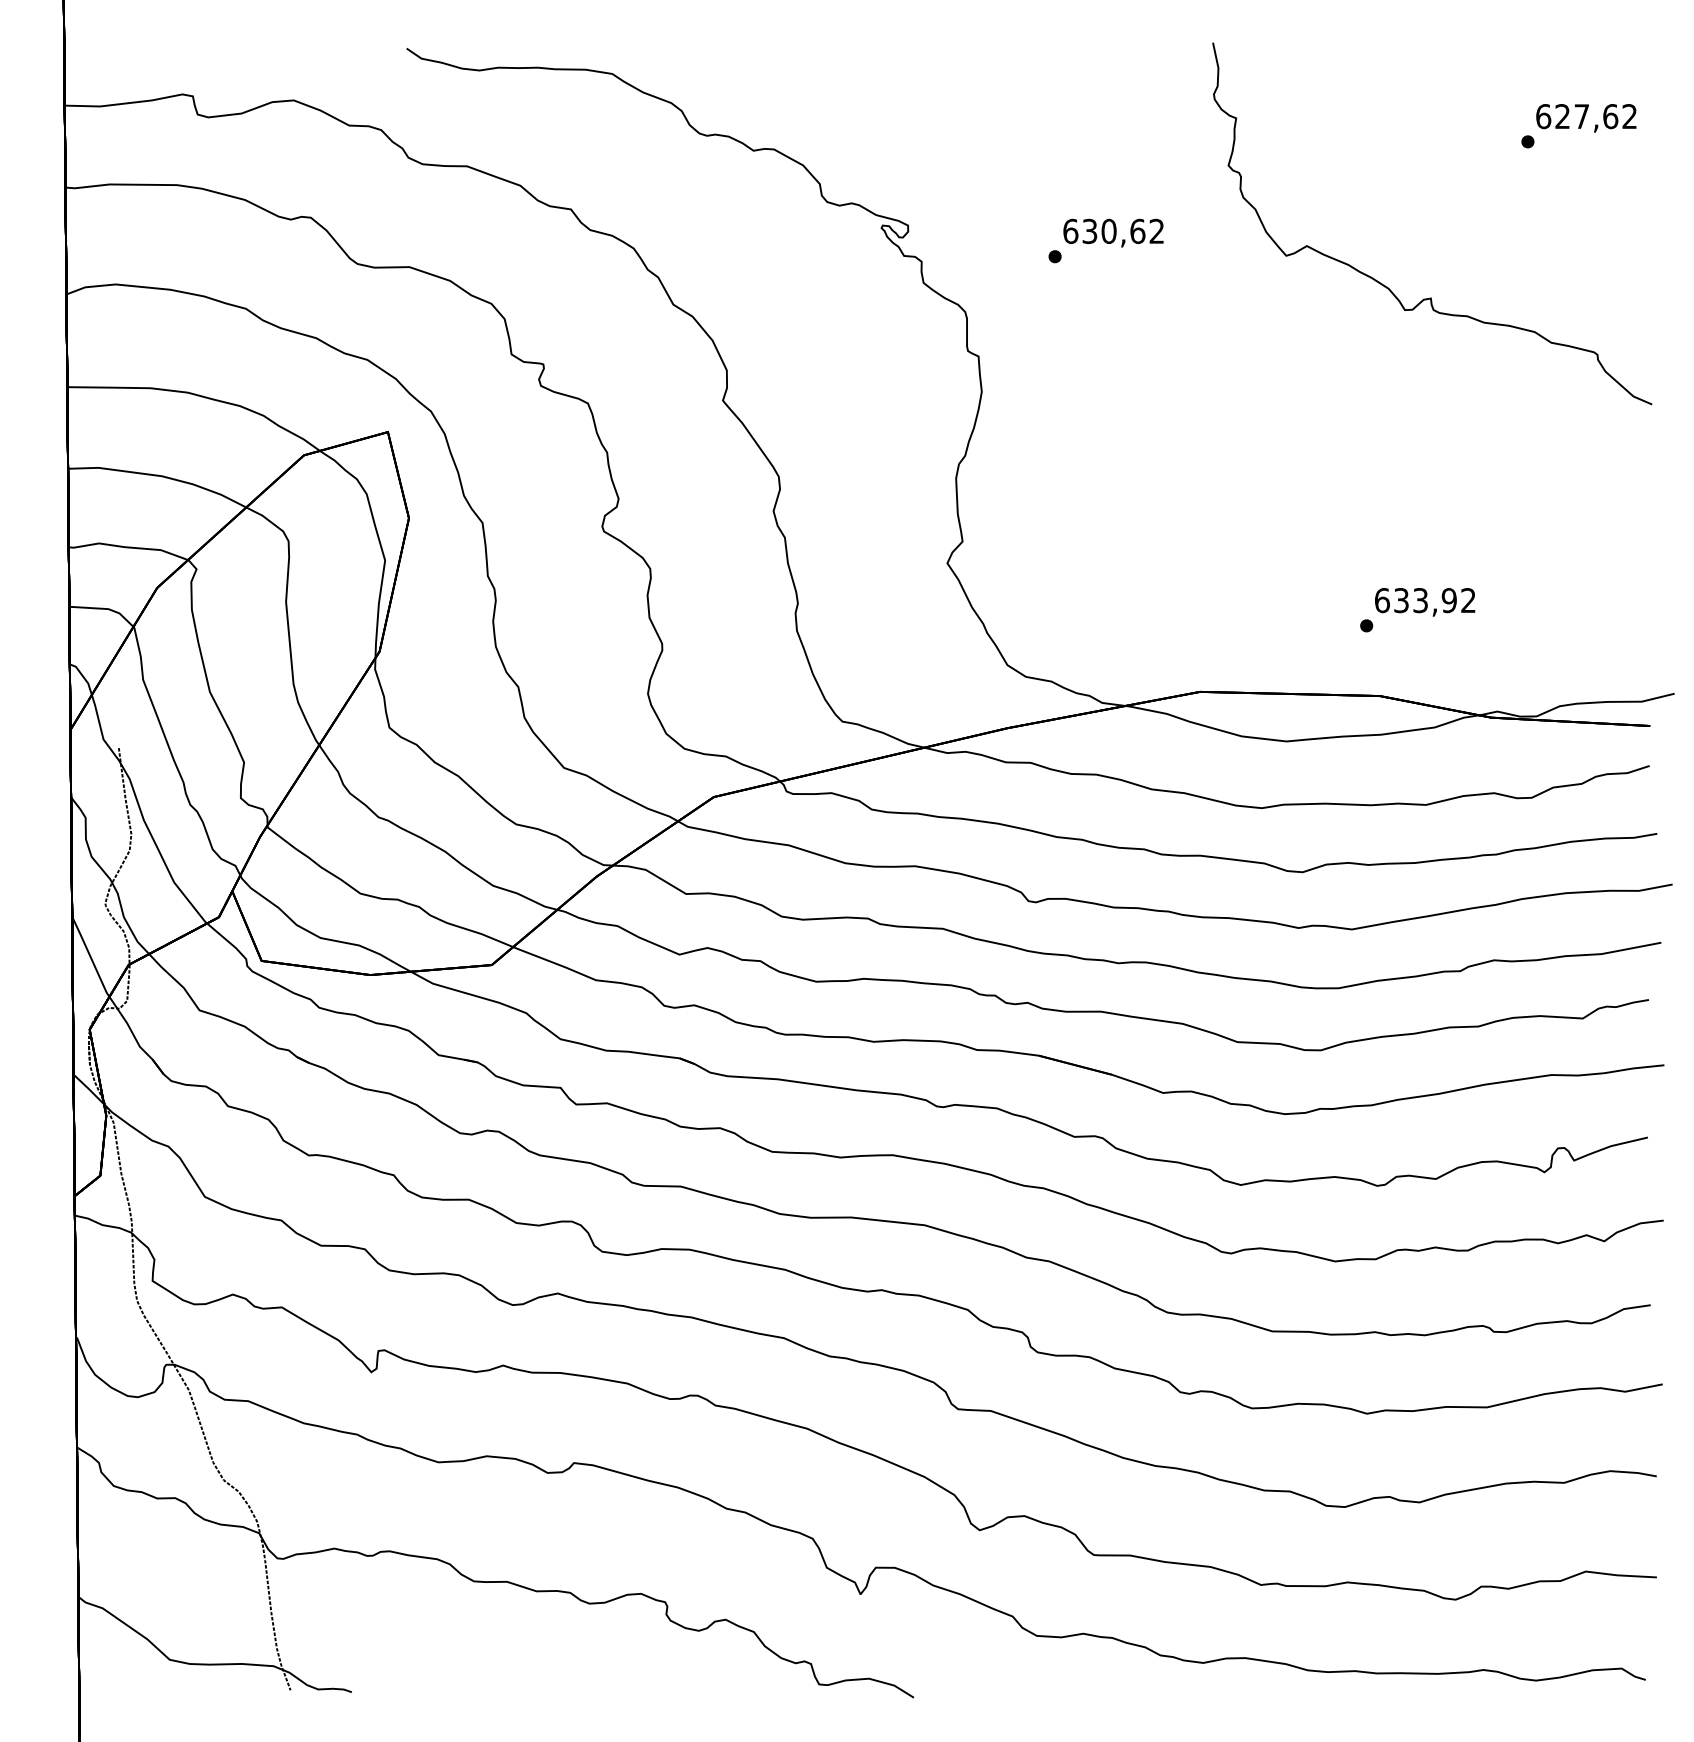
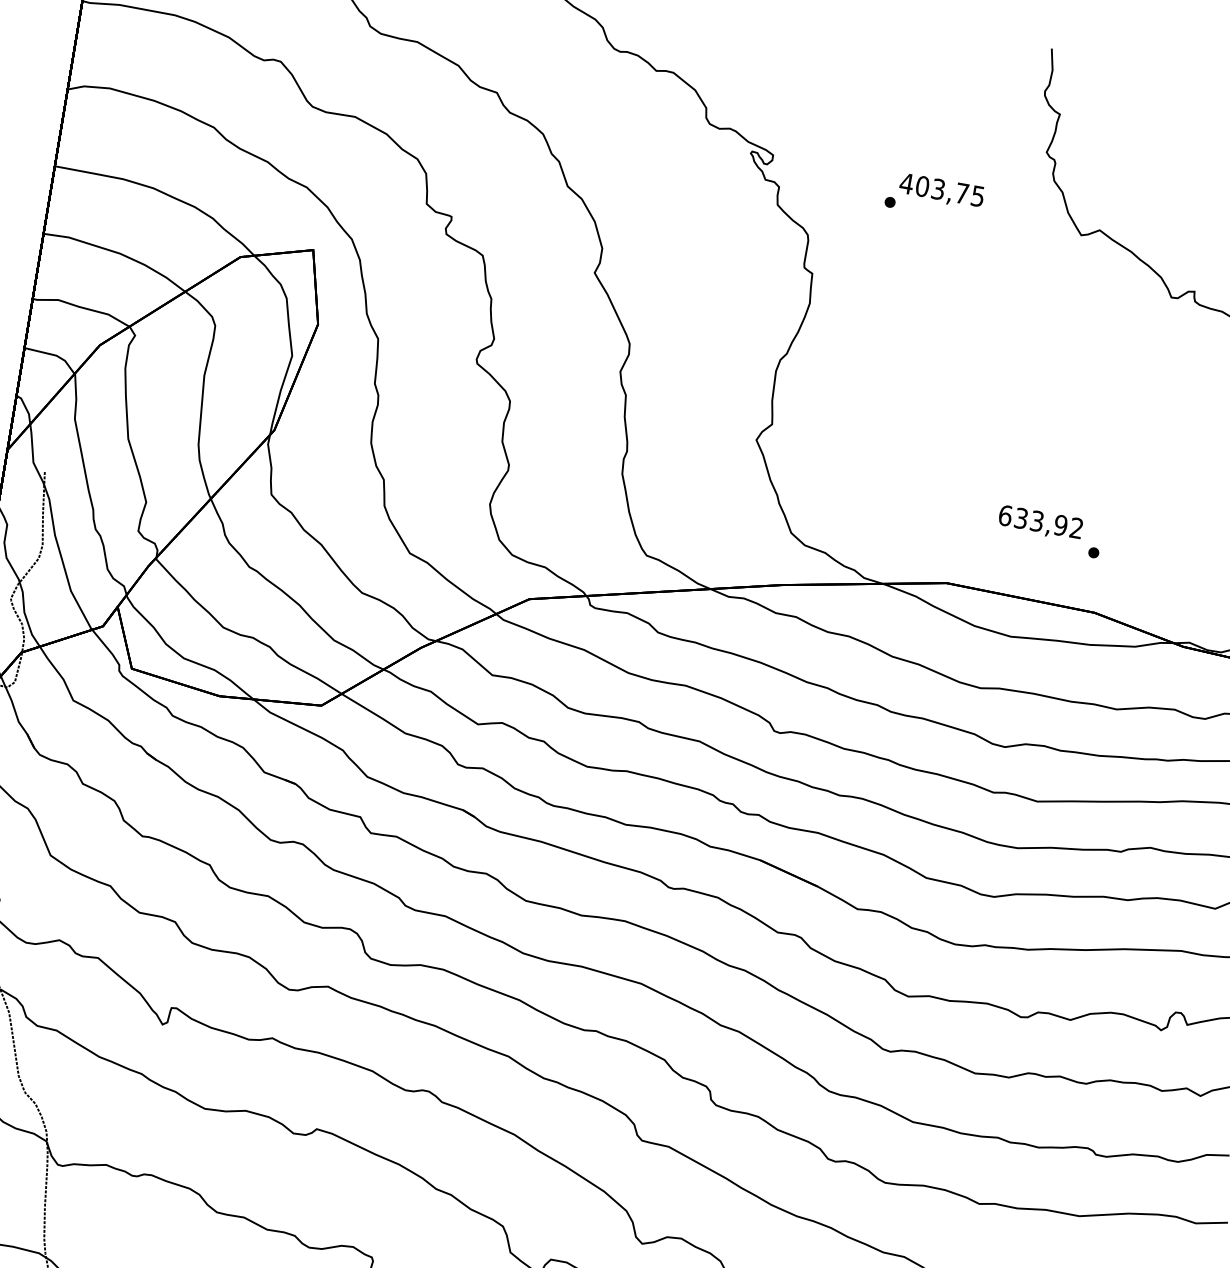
text: (1112, 231) -> (941, 189), 630,62 -> 403,75
text: (1425, 602) -> (1040, 523), moved

